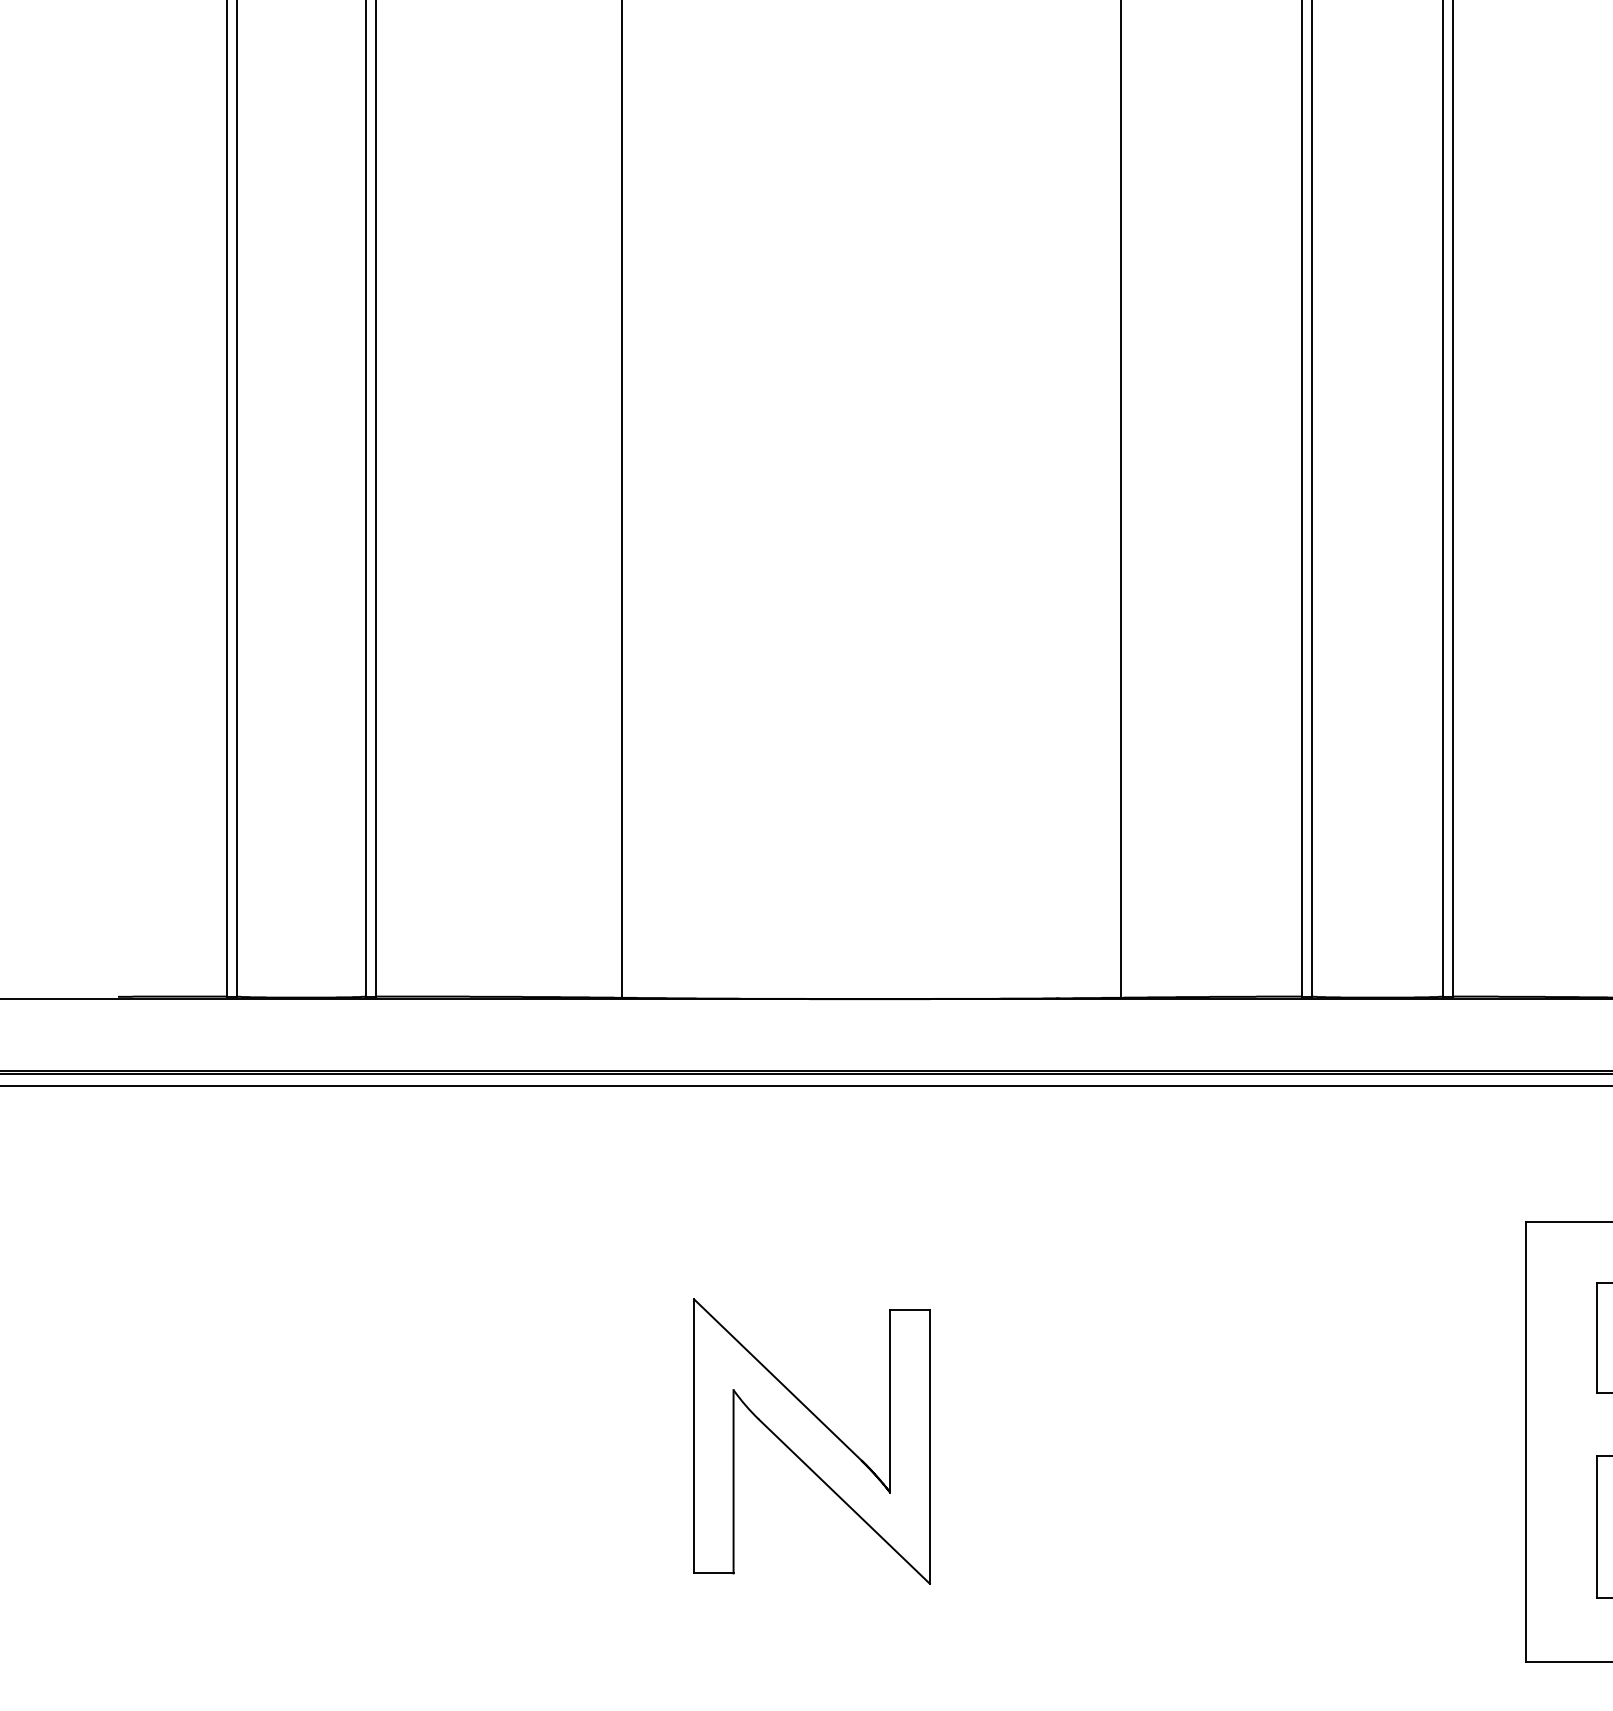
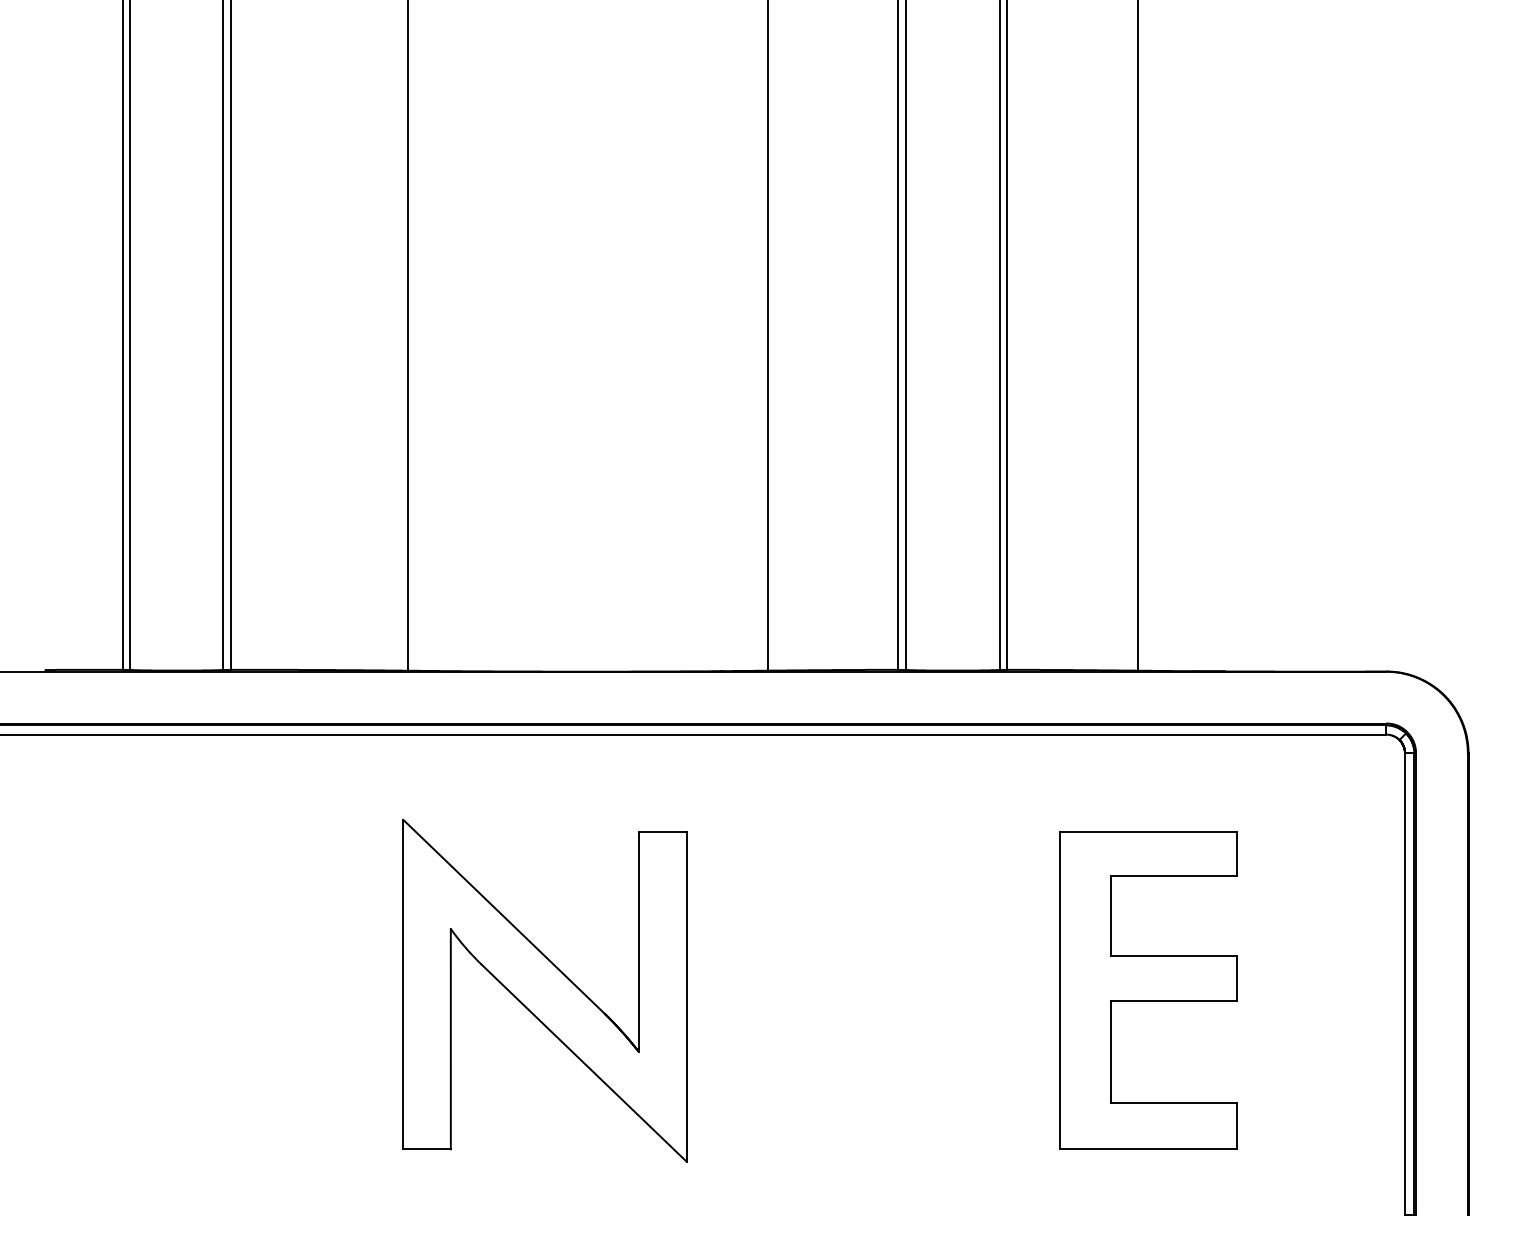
part: (811, 1441) -> (544, 990), size x1.67

